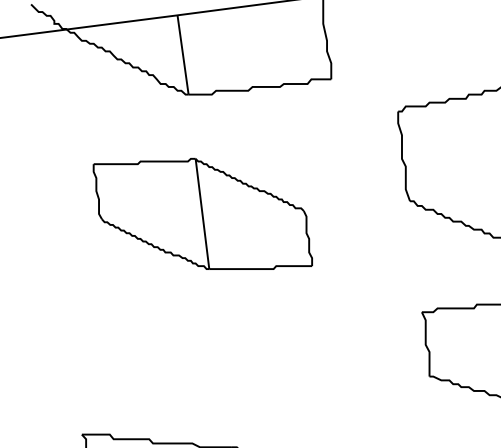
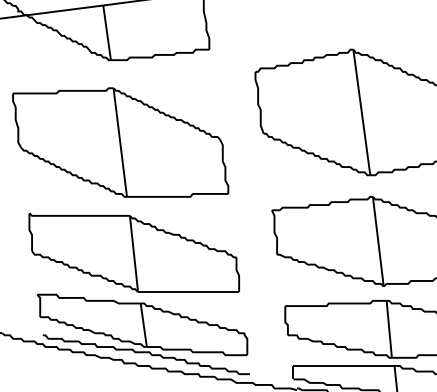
part: (202, 213) -> (120, 142), size x1.43
part: (221, 373) -> (133, 252), added

